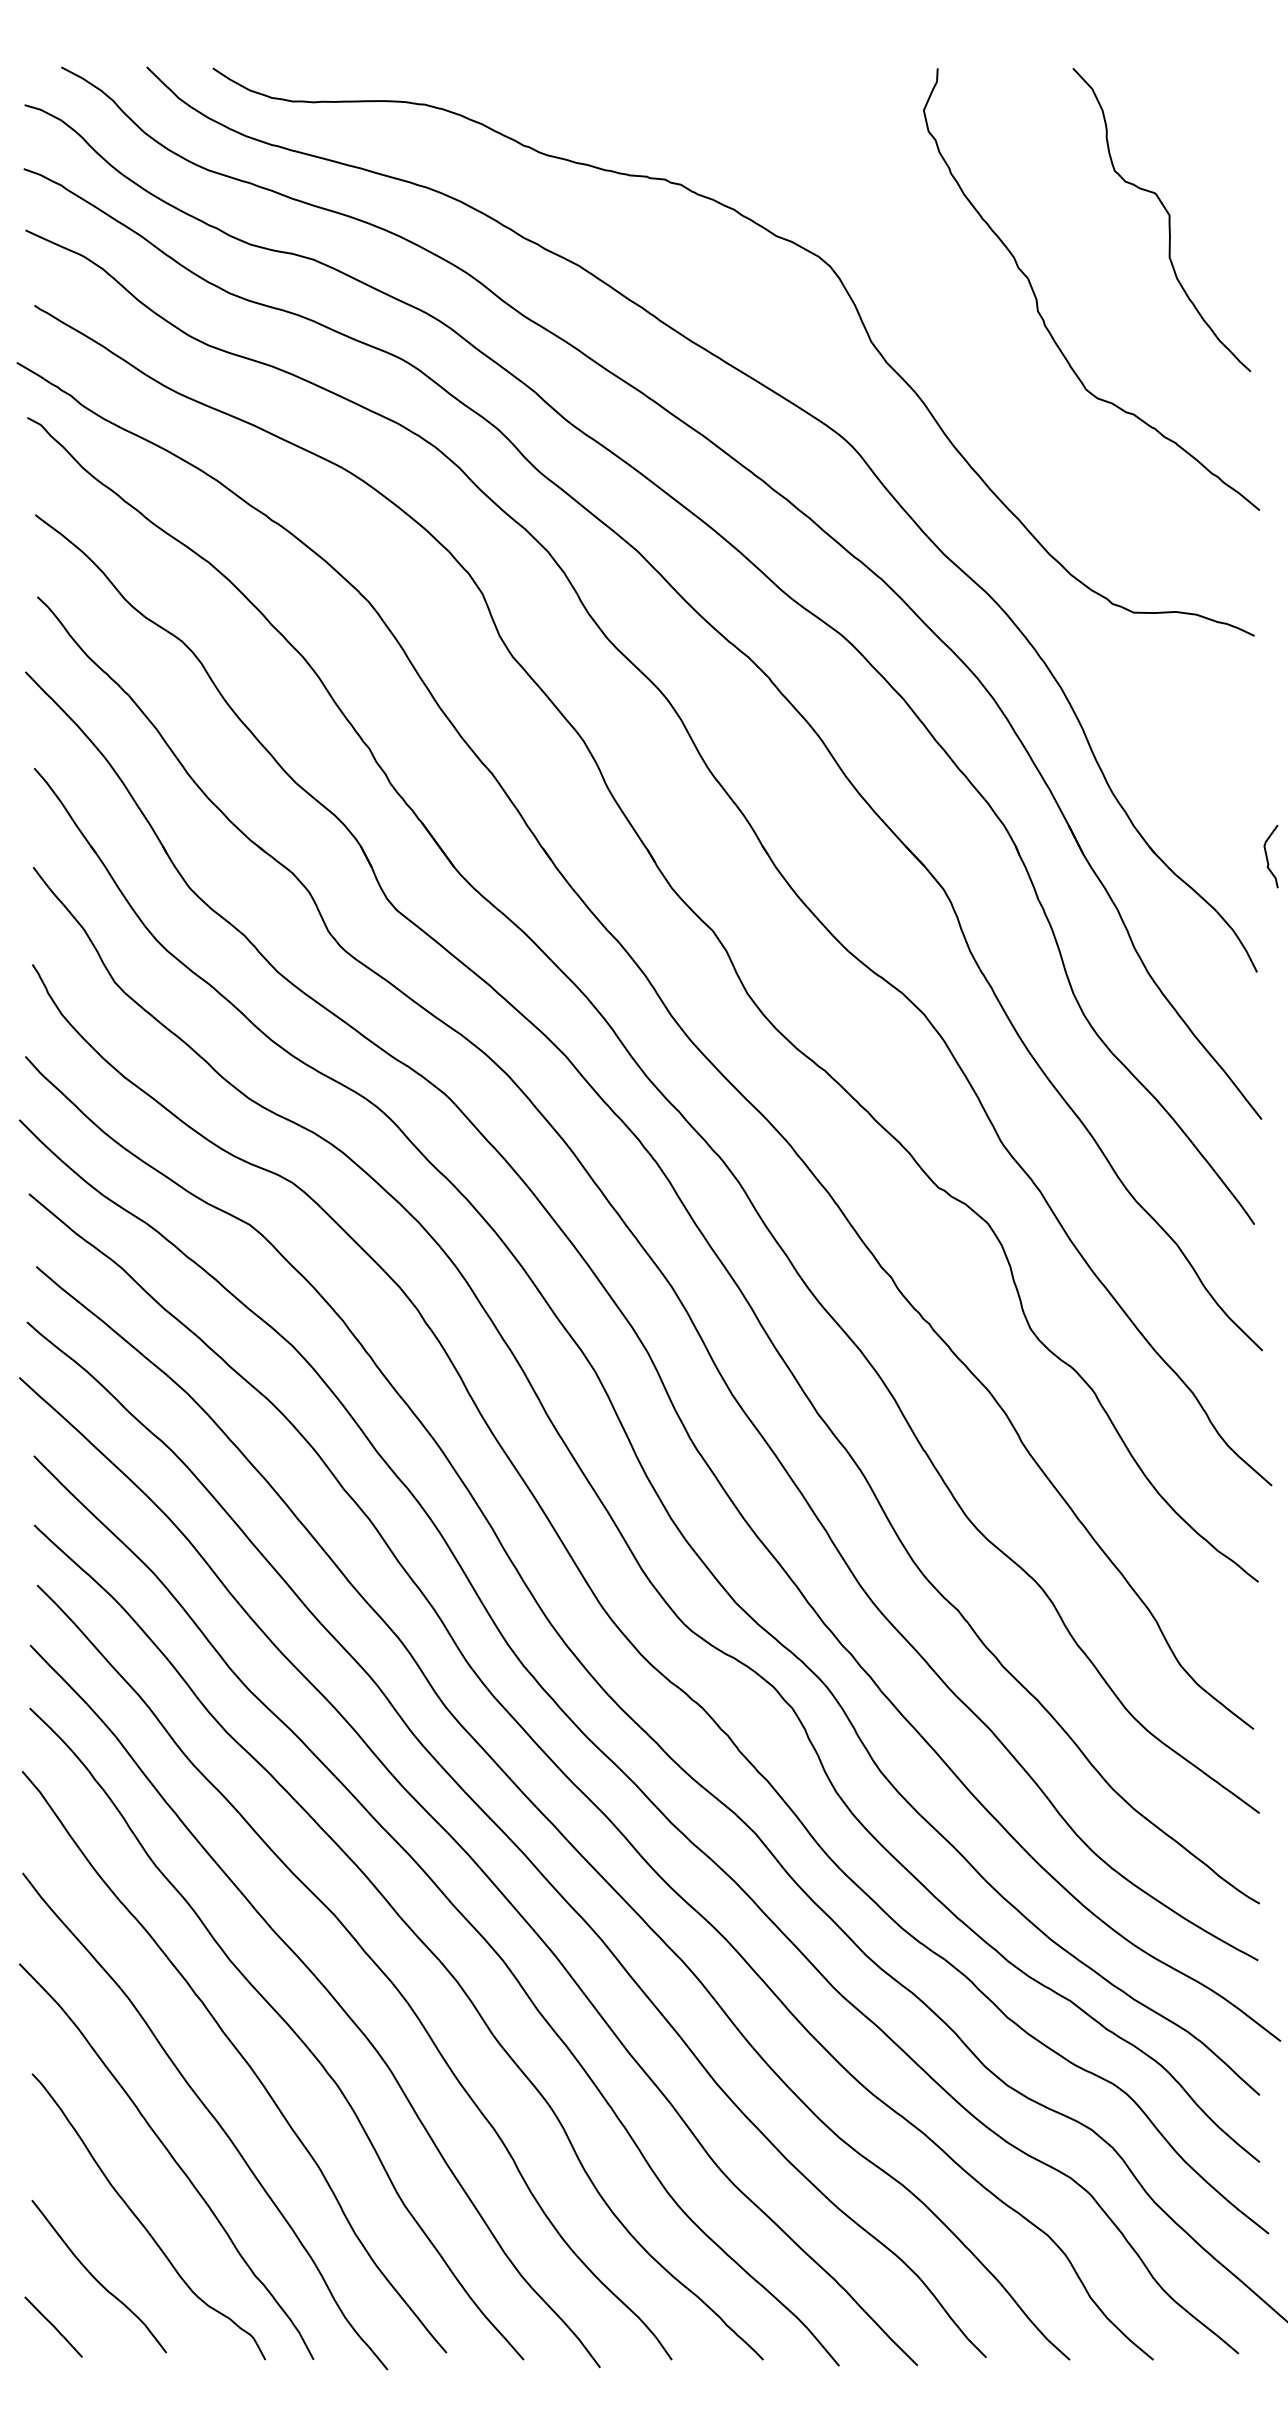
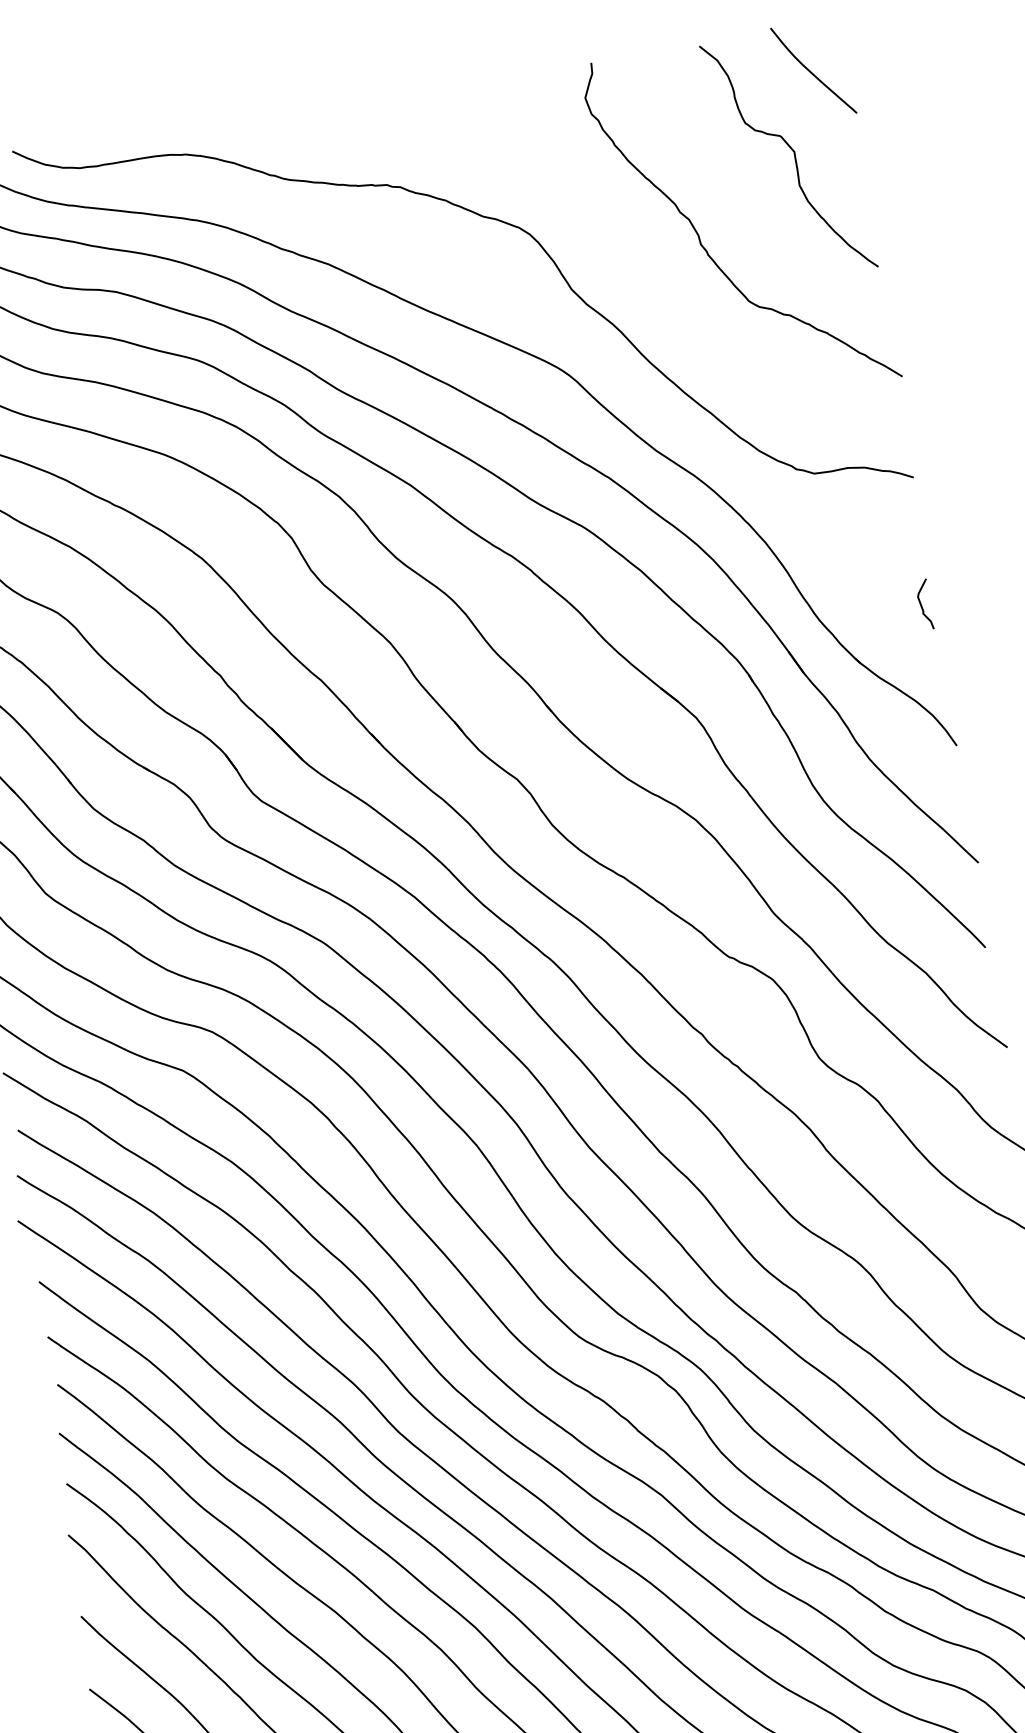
curve: (1206, 121) -> (812, 72), added
curve: (1267, 856) -> (921, 605), moved

